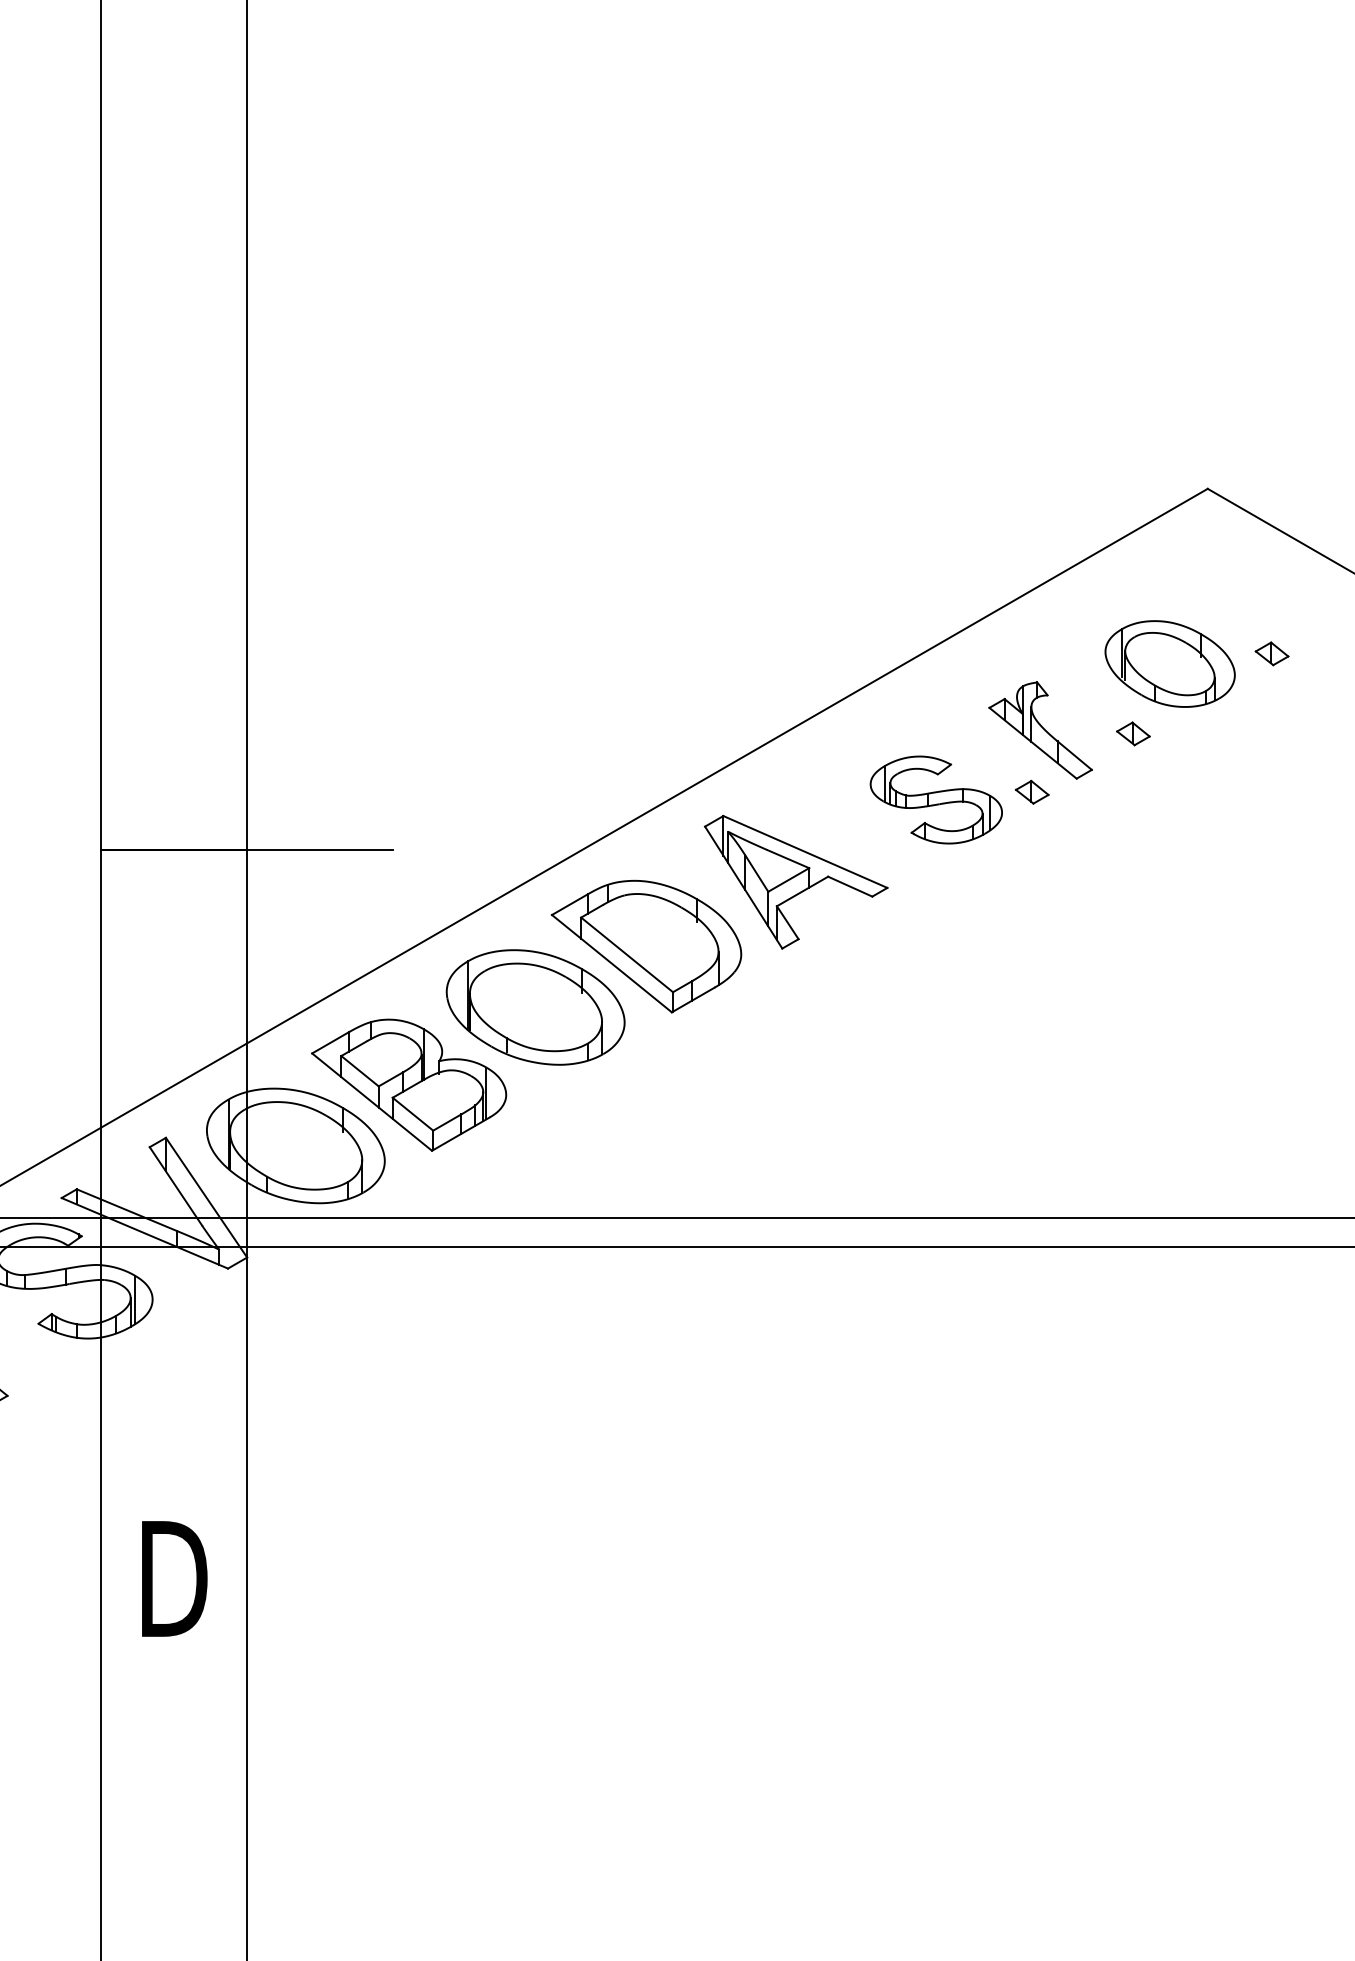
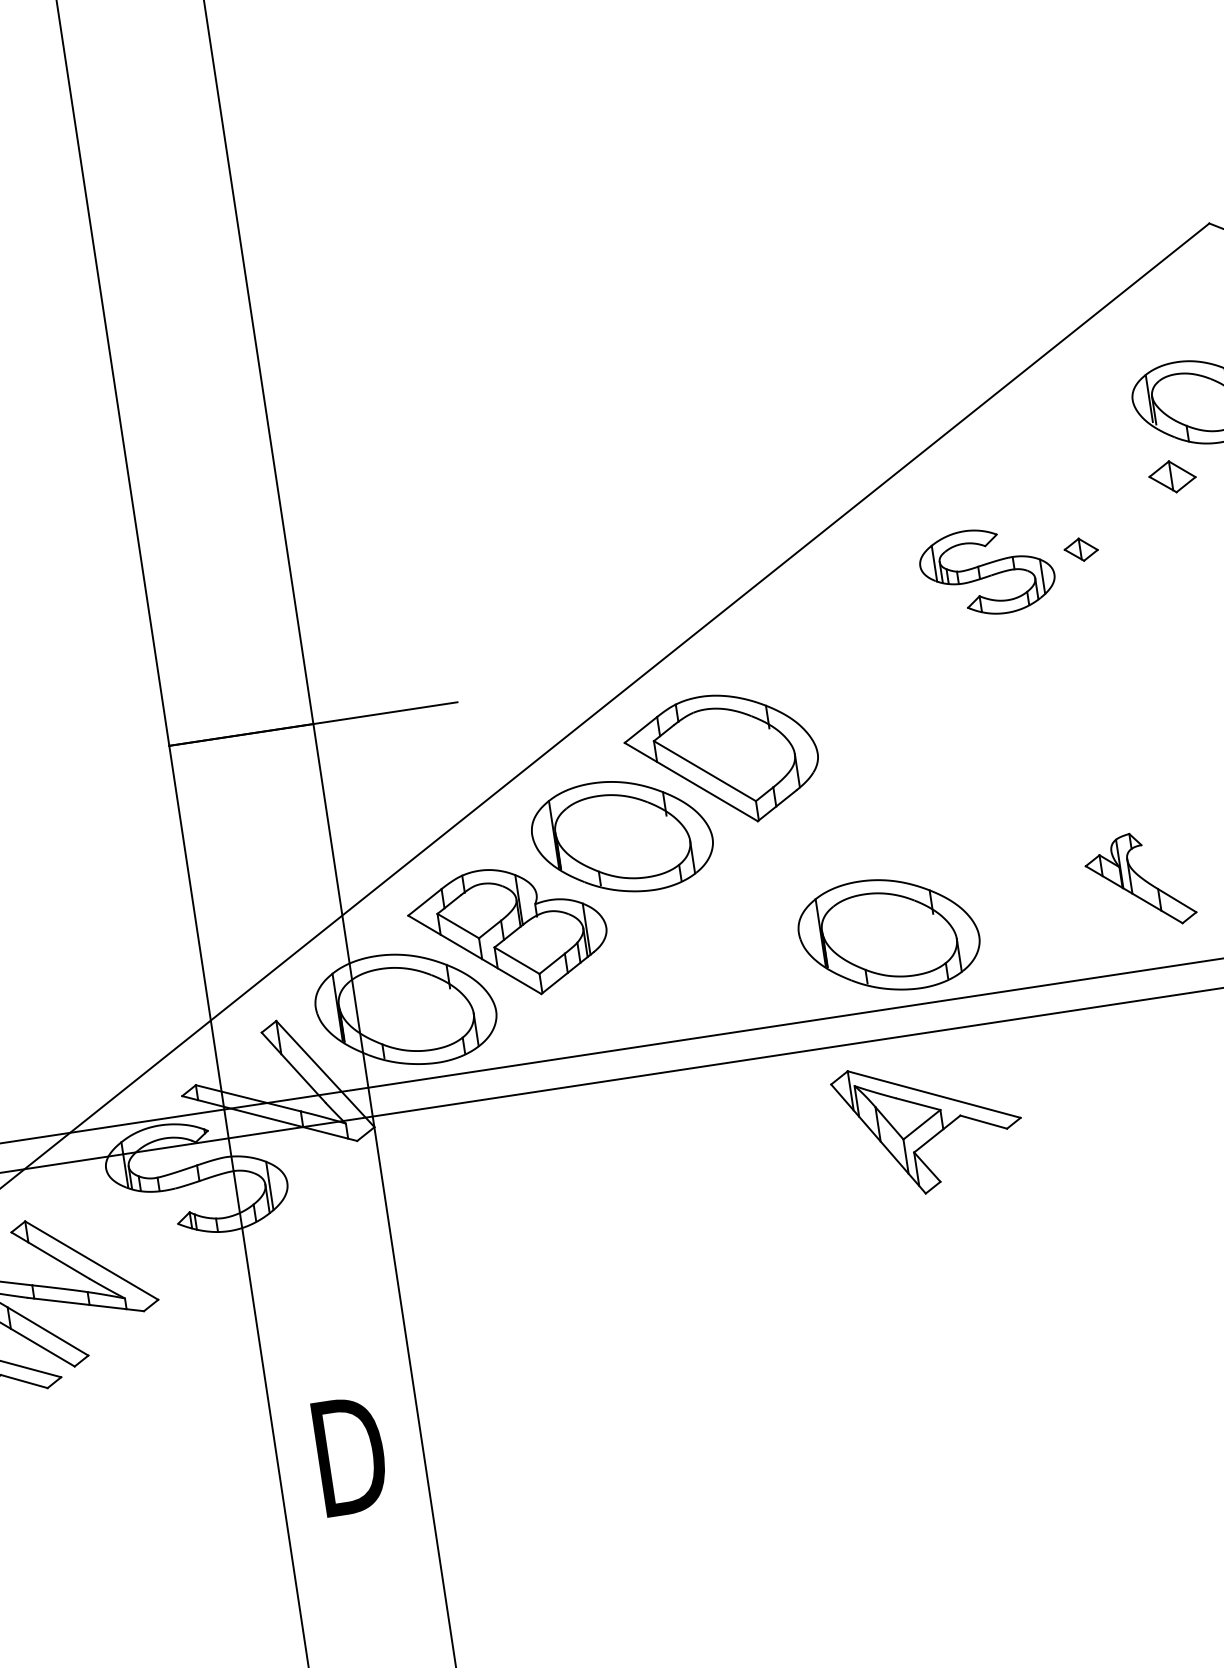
part: (1040, 730) -> (1139, 880), moved
part: (1133, 733) -> (1172, 476), size x1.4
part: (795, 881) -> (928, 1125), moved
part: (784, 1144) -> (888, 935), added

